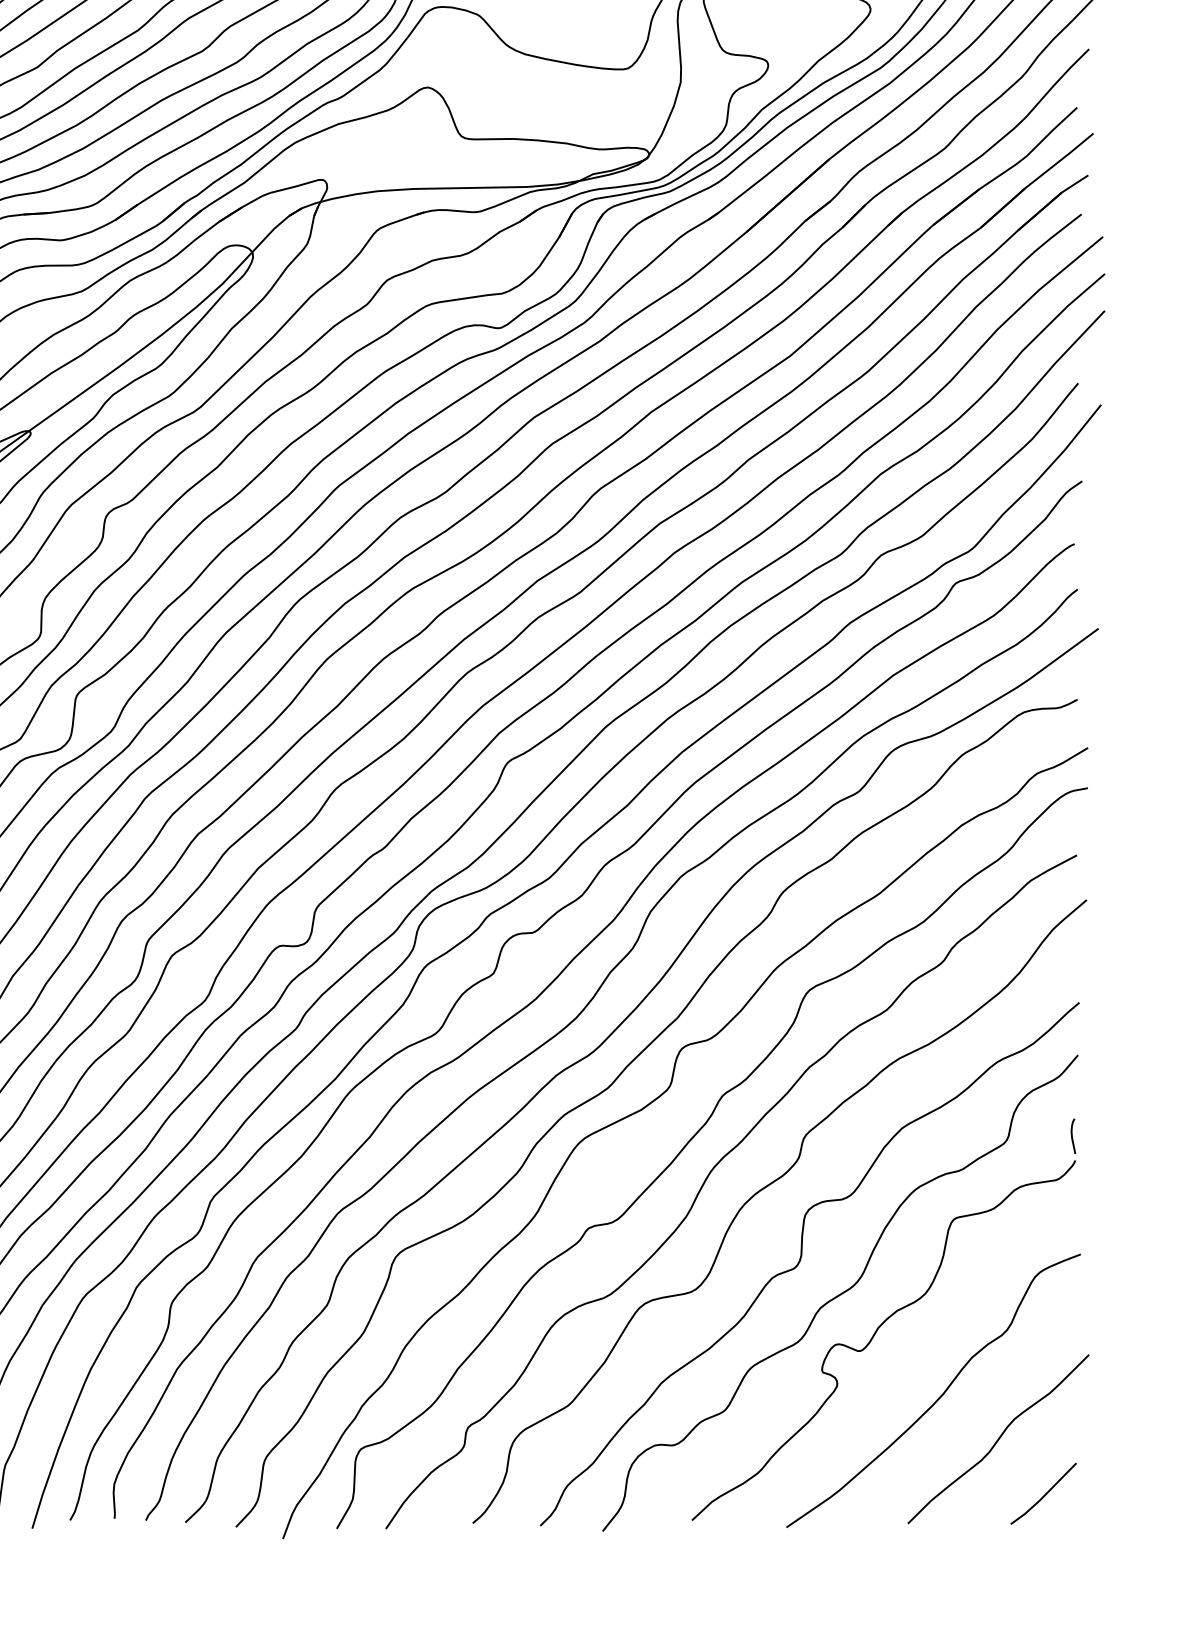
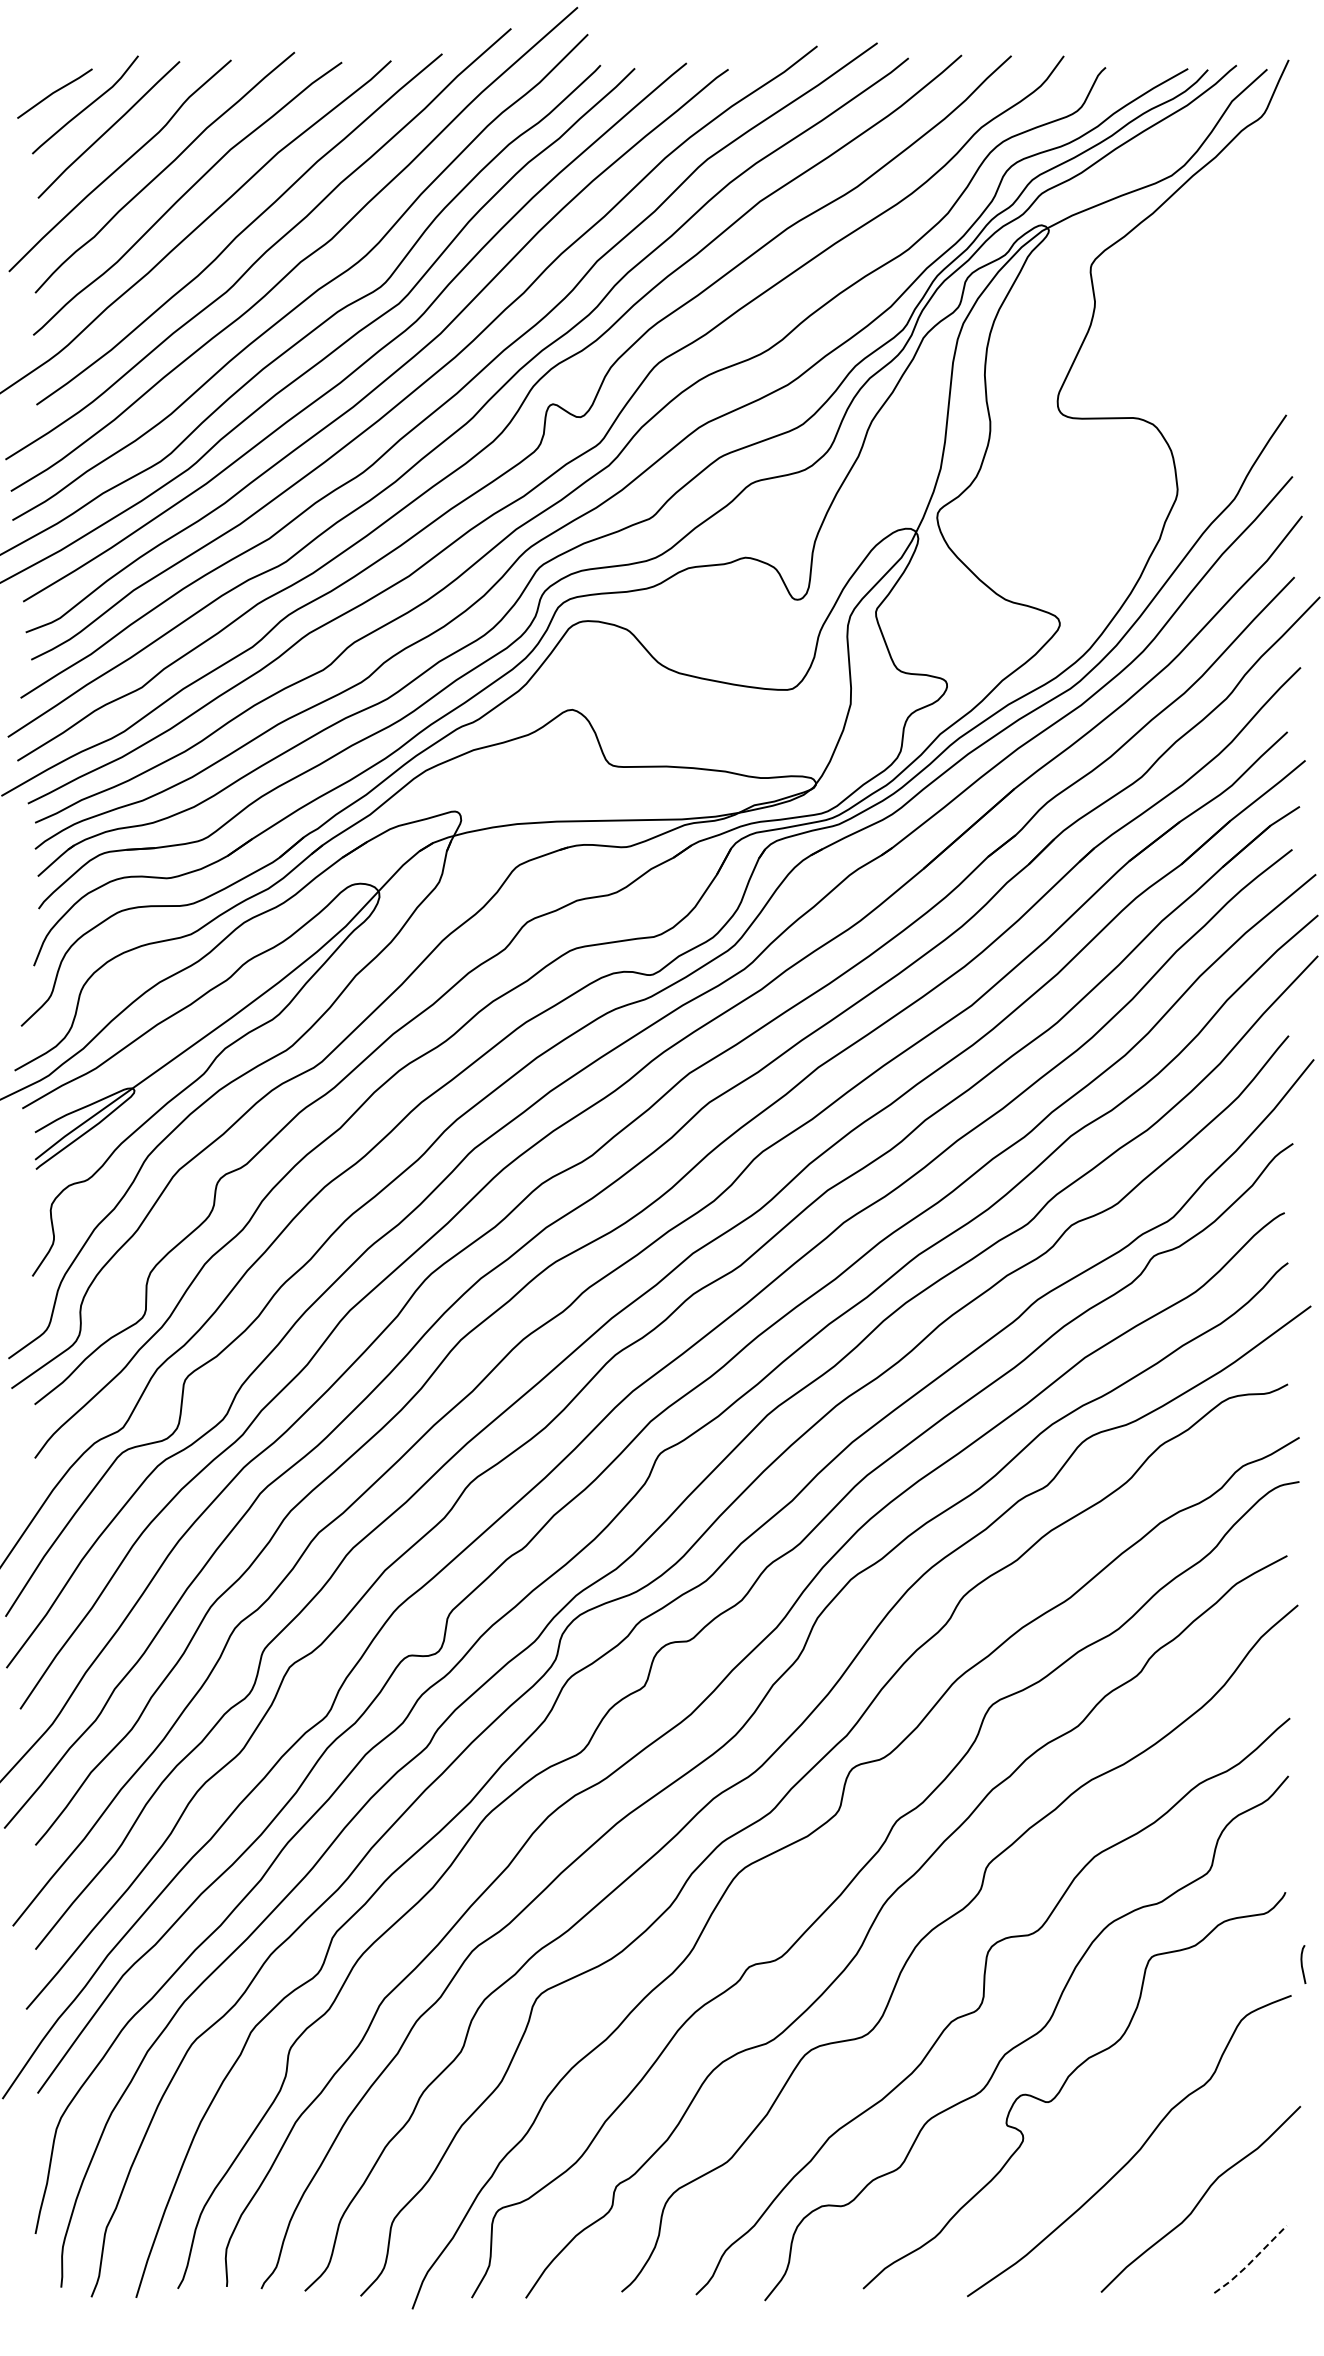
curve: (1072, 1136) -> (1302, 1964), moved
line: (1044, 1495) -> (1251, 2261), solid -> dashed

